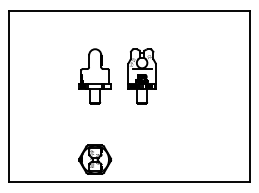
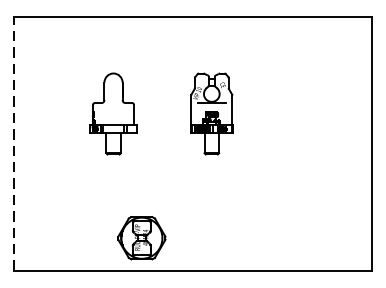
part: (94, 76) -> (112, 114), moved
line: (9, 96) -> (14, 144), solid -> dashed

